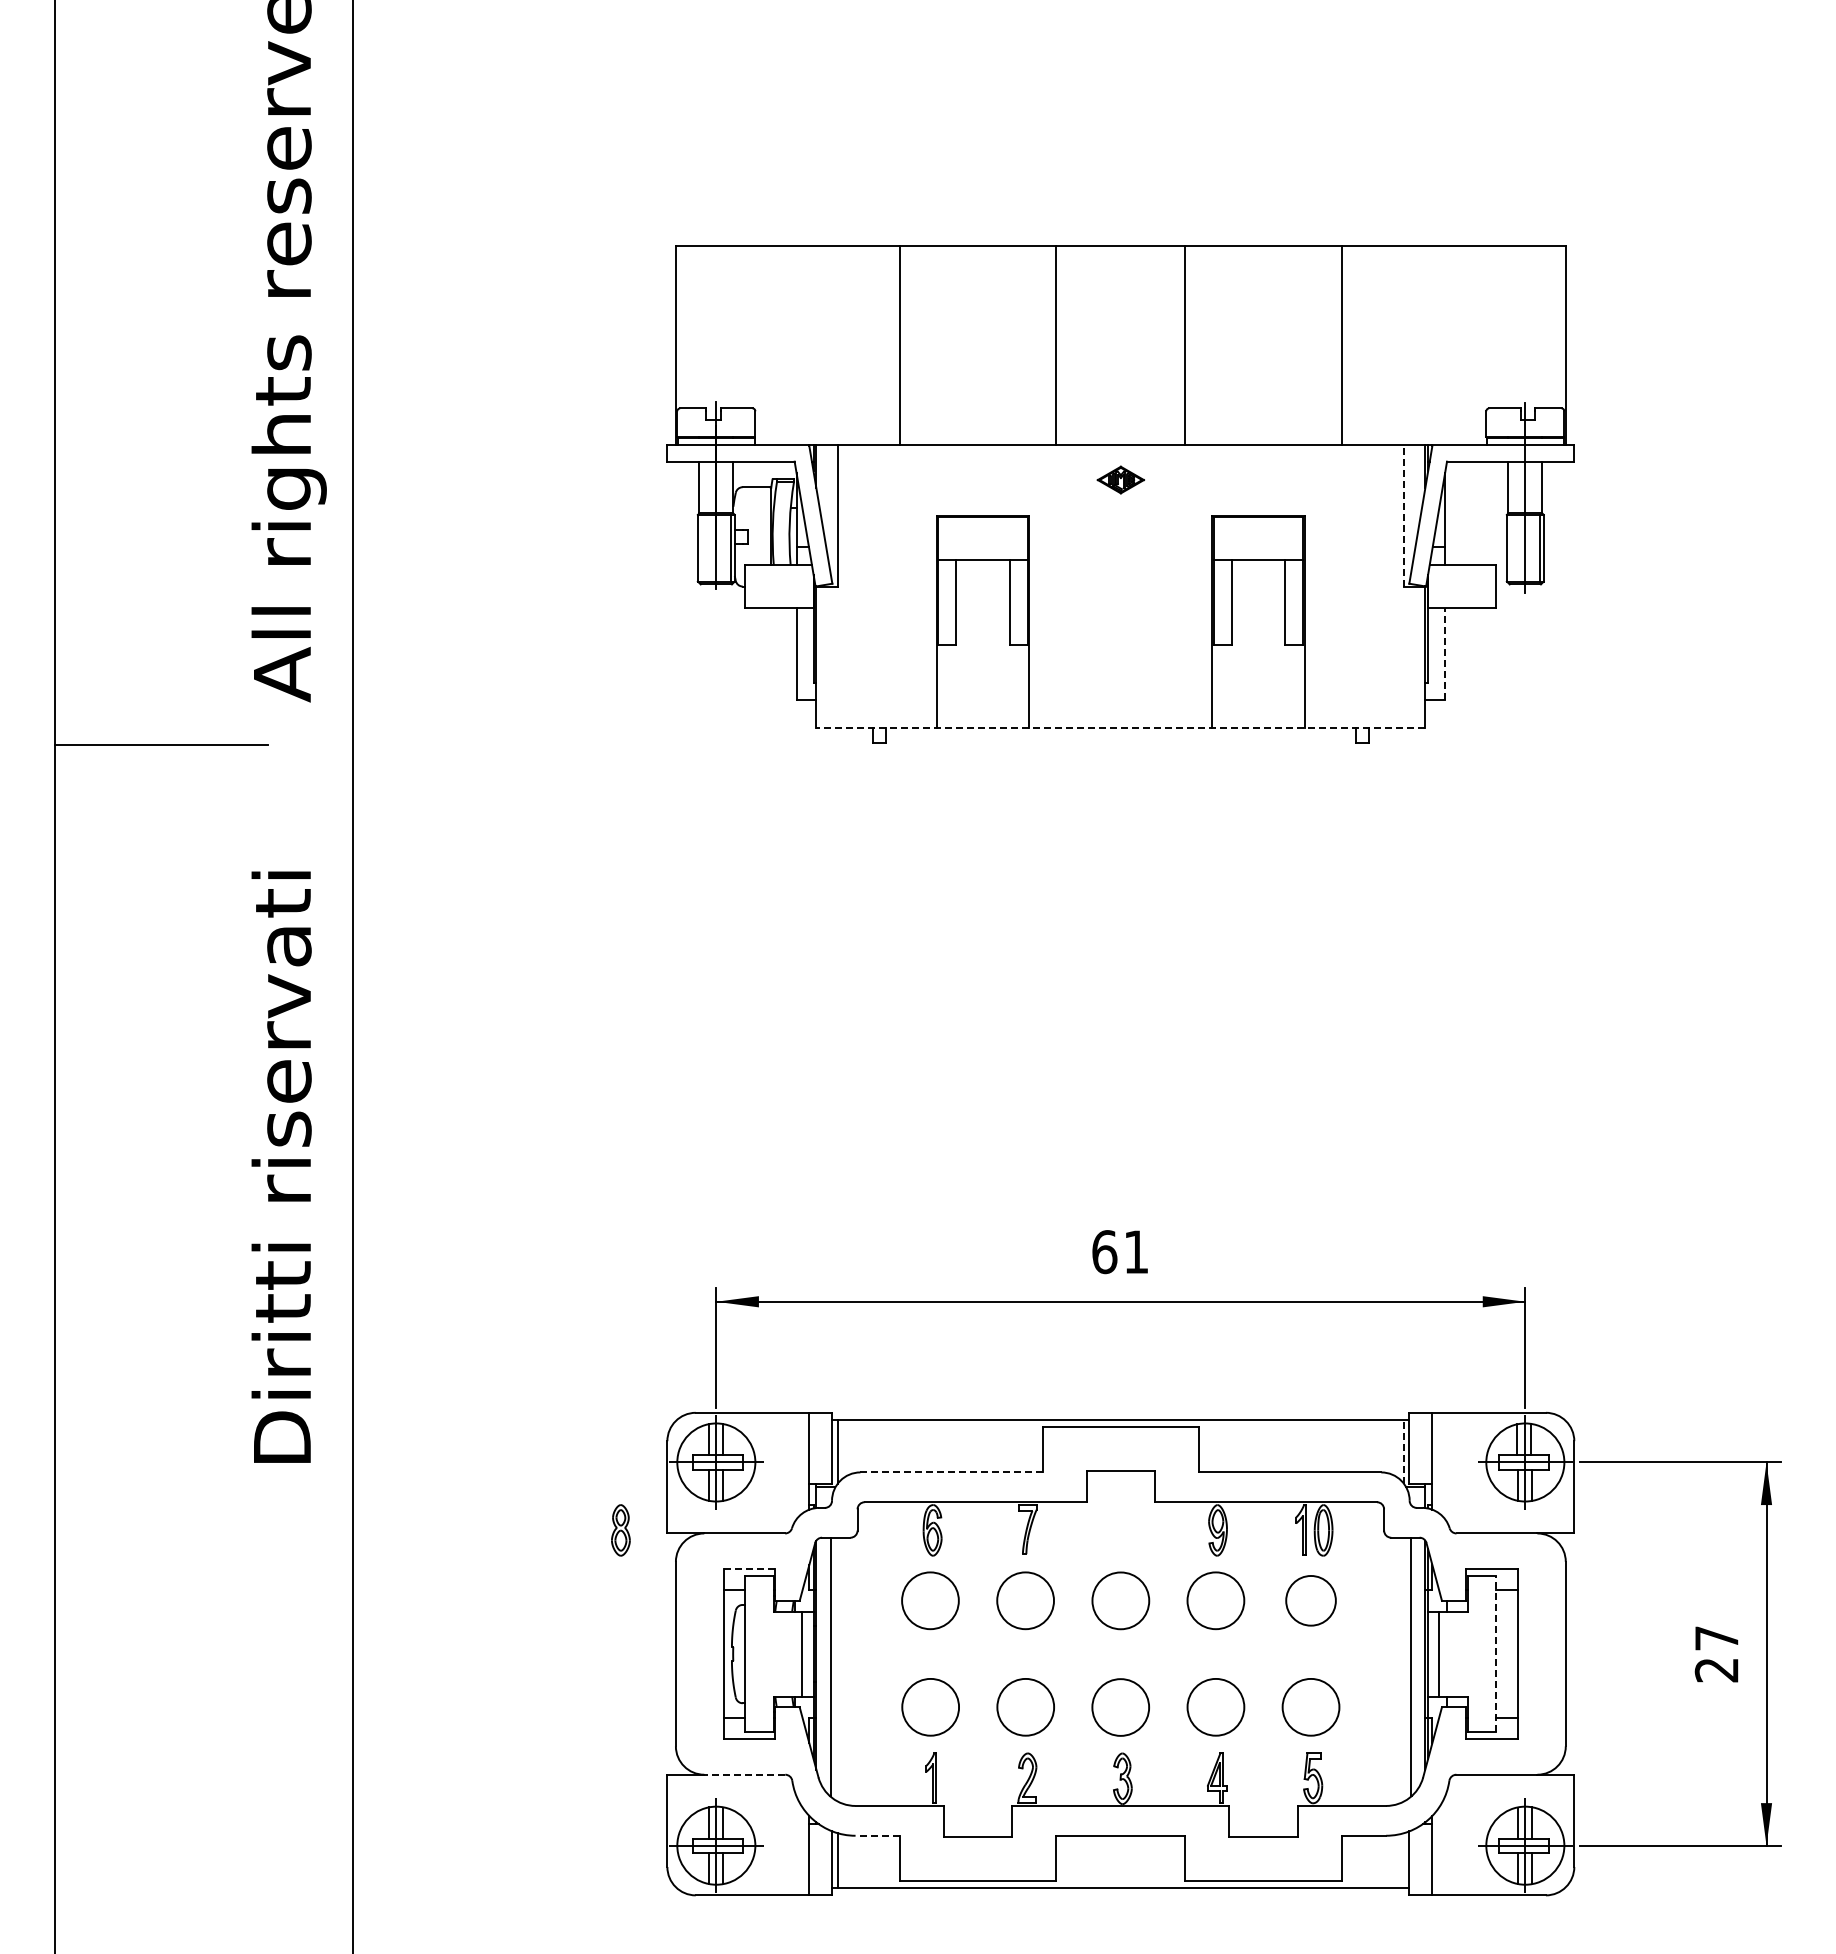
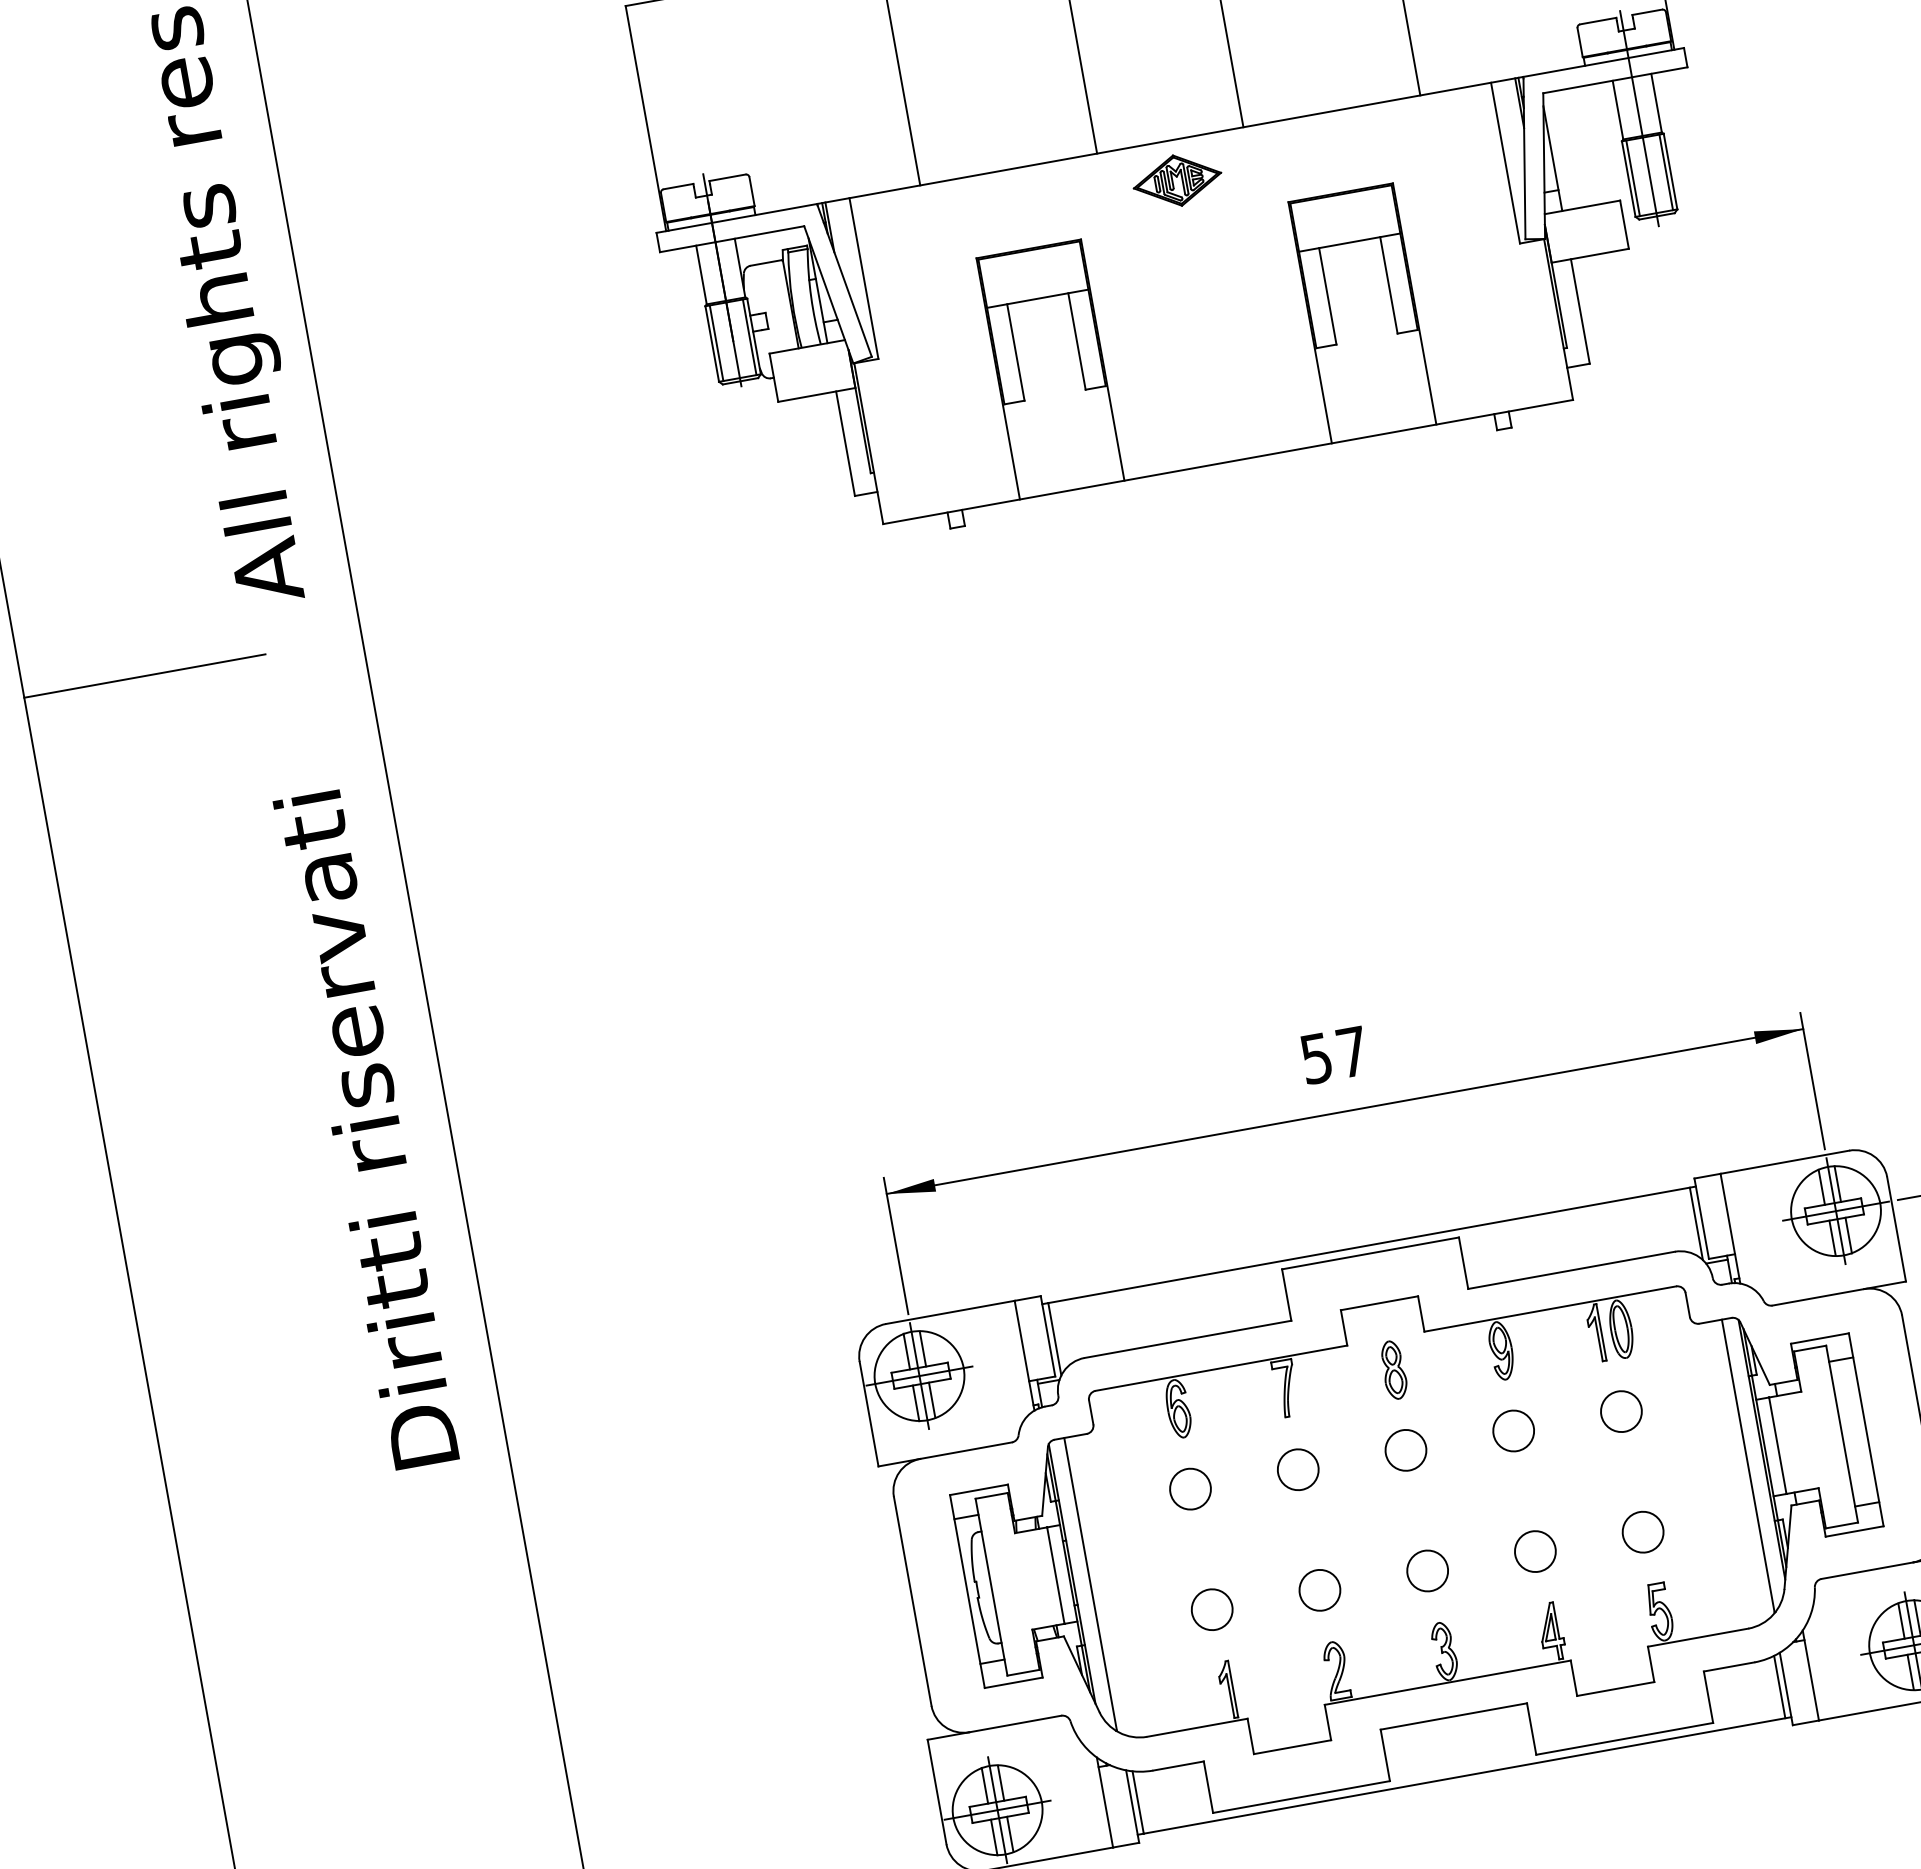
part: (1120, 479) -> (1176, 180), size x1.67
line: (1404, 515) -> (1506, 162), dashed -> solid
line: (701, 547) -> (716, 342), added
line: (1510, 547) -> (1632, 177), added
line: (1445, 653) -> (1580, 310), dashed -> solid
line: (1120, 728) -> (1227, 462), dashed -> solid
text: (1120, 1252) -> (1334, 1055), 61 -> 57
line: (1404, 1451) -> (1696, 1223), dashed -> solid
line: (951, 1472) -> (1187, 1339), dashed -> solid
part: (620, 1530) -> (1393, 1370), moved
line: (749, 1568) -> (978, 1489), dashed -> solid
circle: (930, 1600) -> (1190, 1488), size x0.62
circle: (1025, 1600) -> (1297, 1469), size x0.62
circle: (1120, 1600) -> (1405, 1450), size x0.62
circle: (1215, 1600) -> (1513, 1430), size x0.62
circle: (1310, 1600) -> (1620, 1411), size x0.71
line: (1496, 1653) -> (1842, 1433), dashed -> solid
circle: (1120, 1706) -> (1427, 1570), size x0.62
circle: (930, 1707) -> (1212, 1609), size x0.62
circle: (1025, 1707) -> (1319, 1590), size x0.62
circle: (1215, 1707) -> (1534, 1551), size x0.62
circle: (1310, 1707) -> (1642, 1532), size x0.62
line: (744, 1774) -> (1014, 1723), dashed -> solid
line: (877, 1835) -> (1178, 1765), dashed -> solid
line: (1404, 1860) -> (1780, 1686), added

